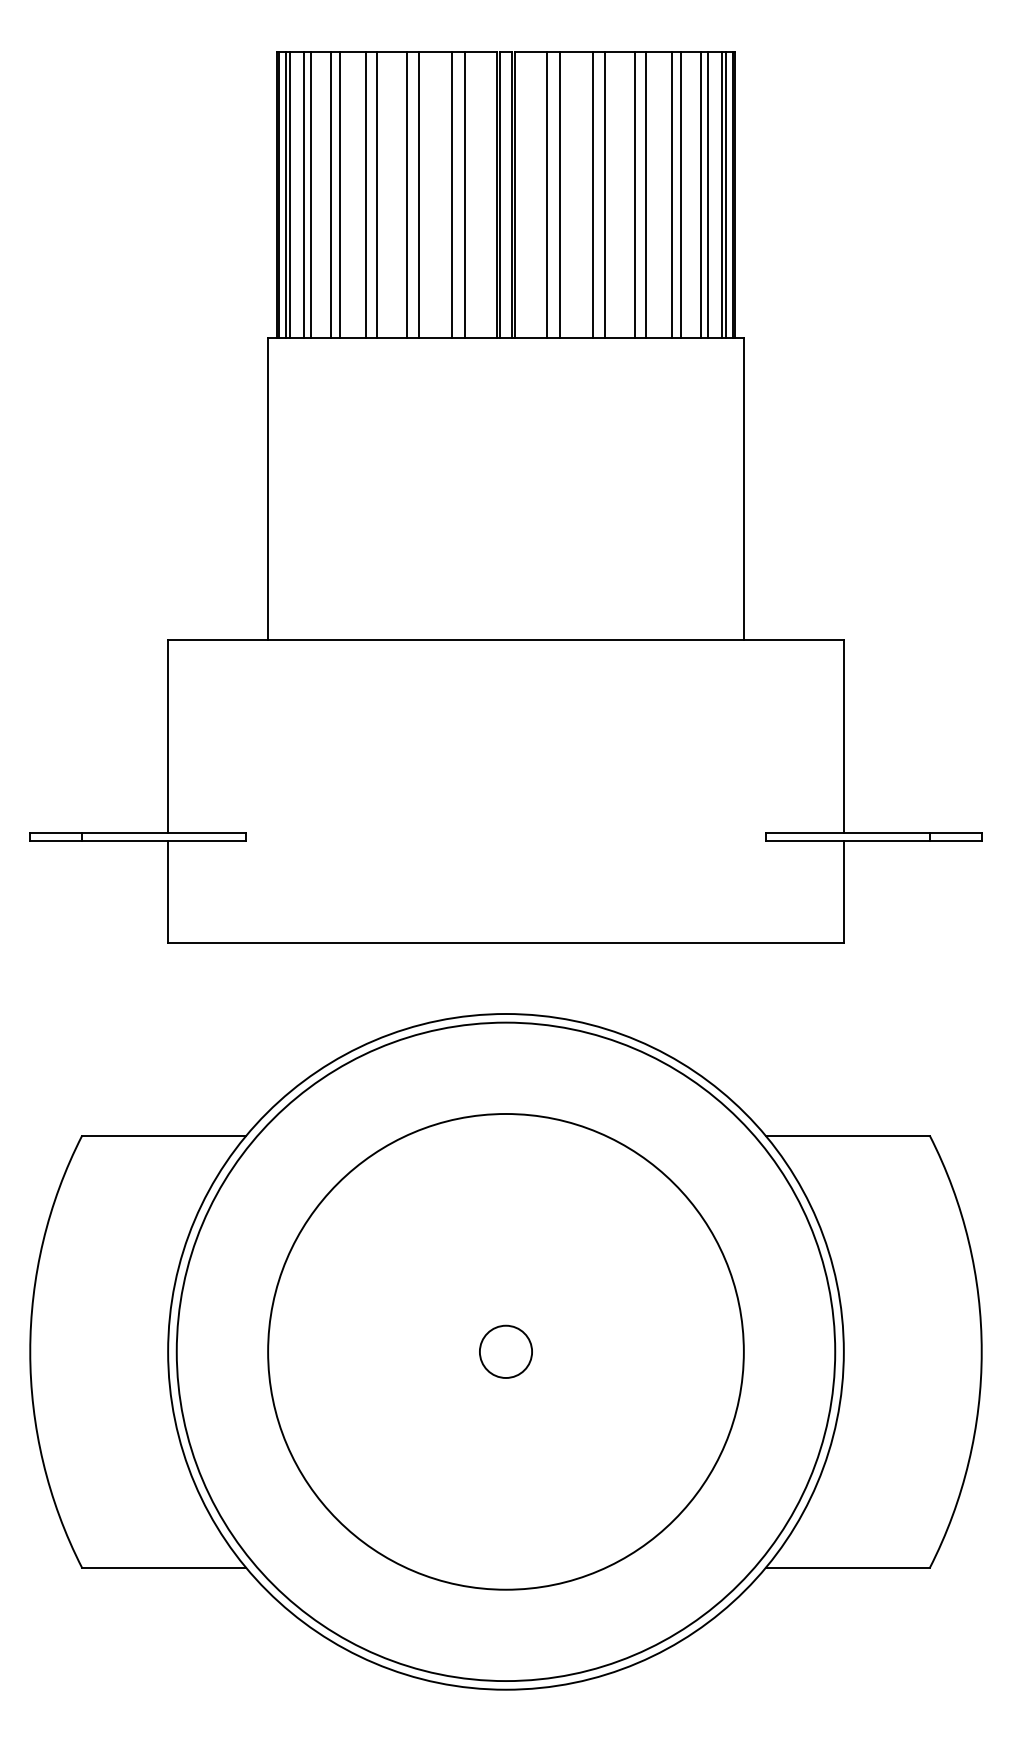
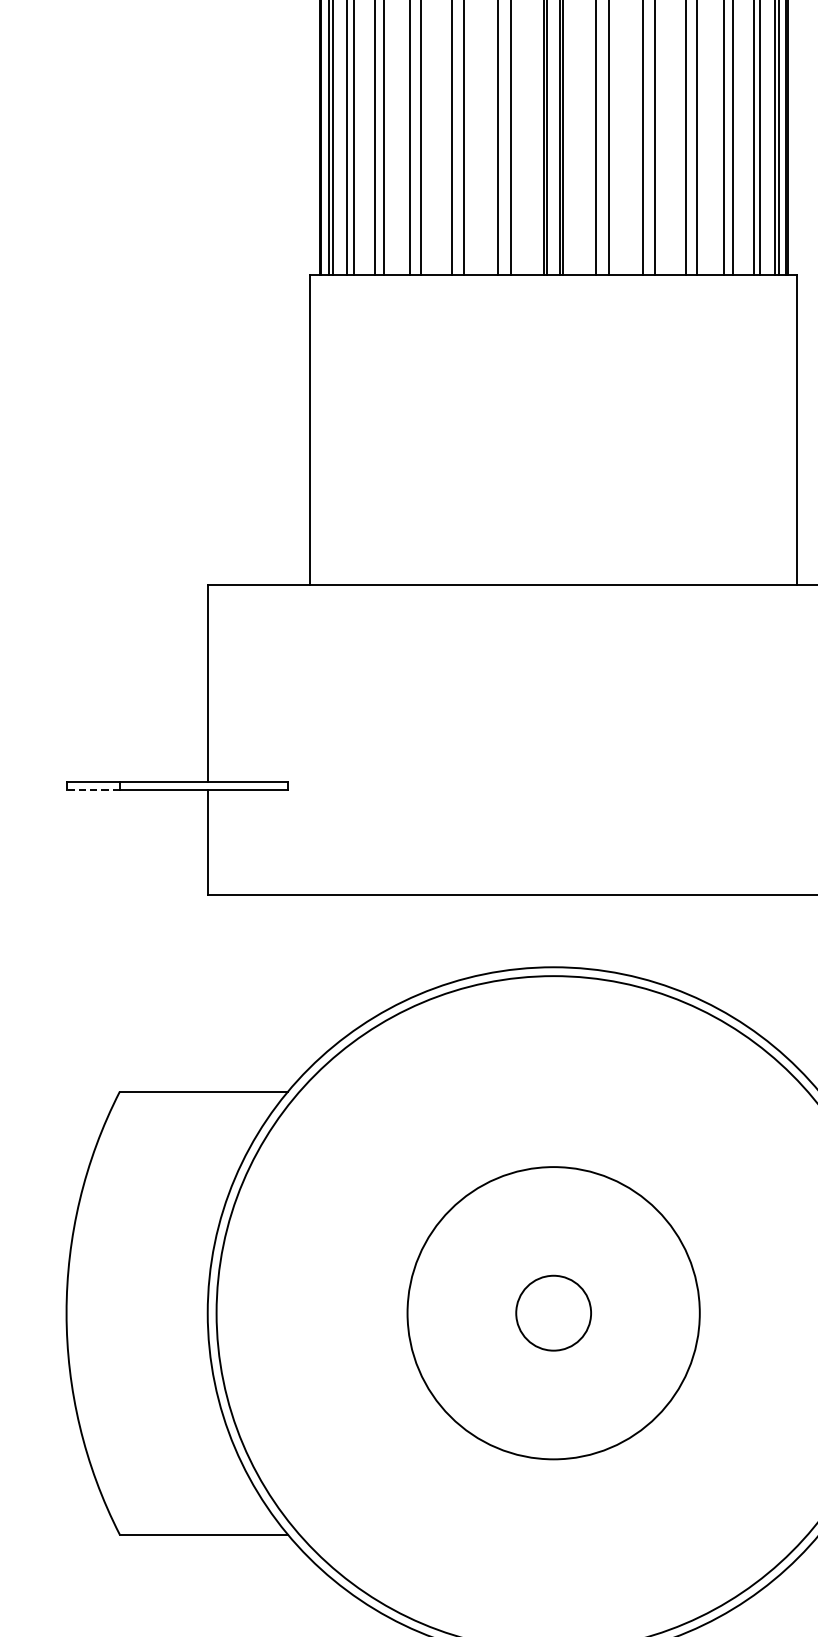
line: (56, 841) -> (93, 790), solid -> dashed
circle: (505, 1351) -> (553, 1312), size x0.6
circle: (505, 1351) -> (553, 1312), size x1.4

